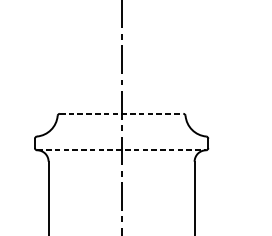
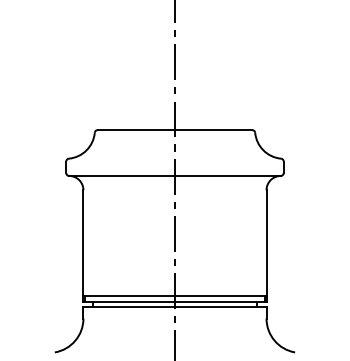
line: (122, 114) -> (175, 130), dashed -> solid
line: (121, 149) -> (174, 175), dashed -> solid

